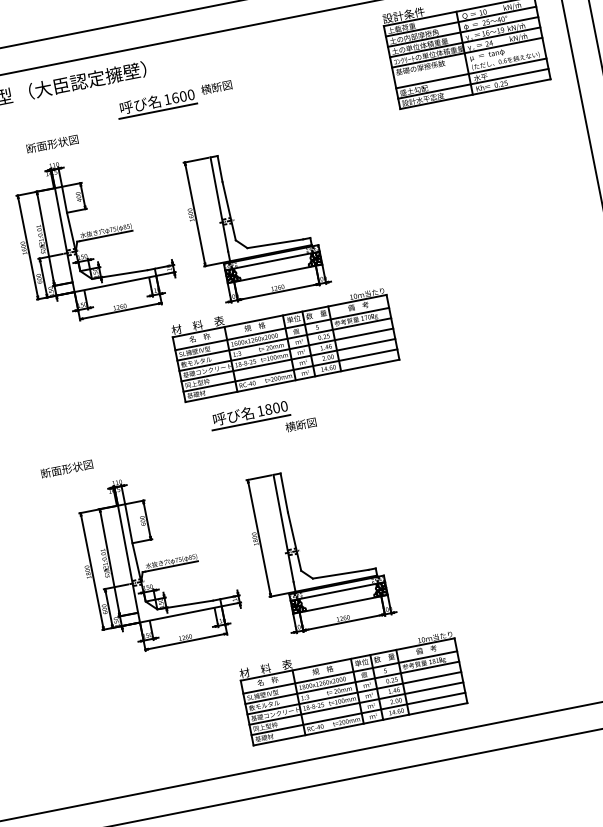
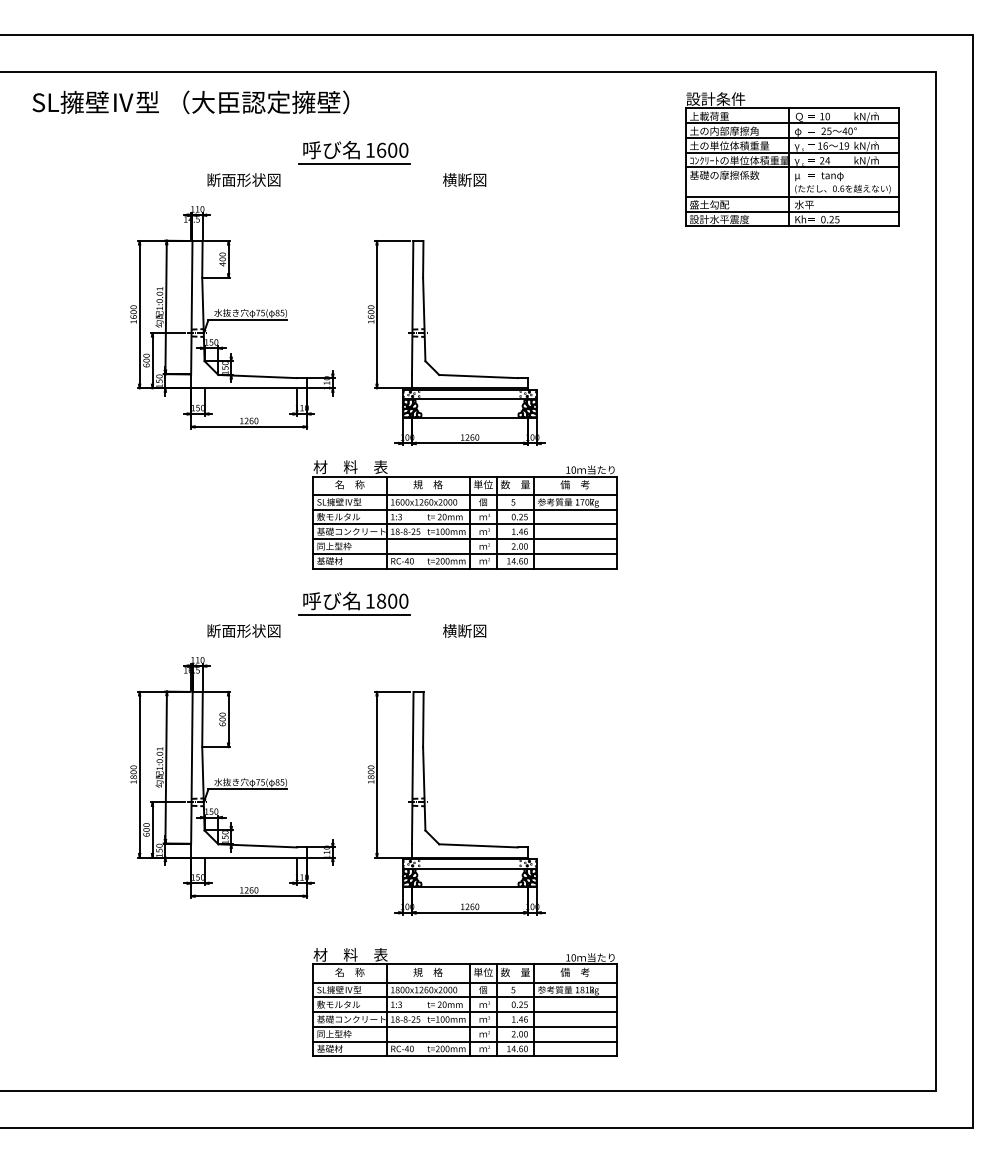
text: (216, 87) -> (464, 179), moved
text: (52, 143) -> (243, 179), moved
part: (249, 414) -> (354, 603), moved
text: (66, 468) -> (243, 630), moved

